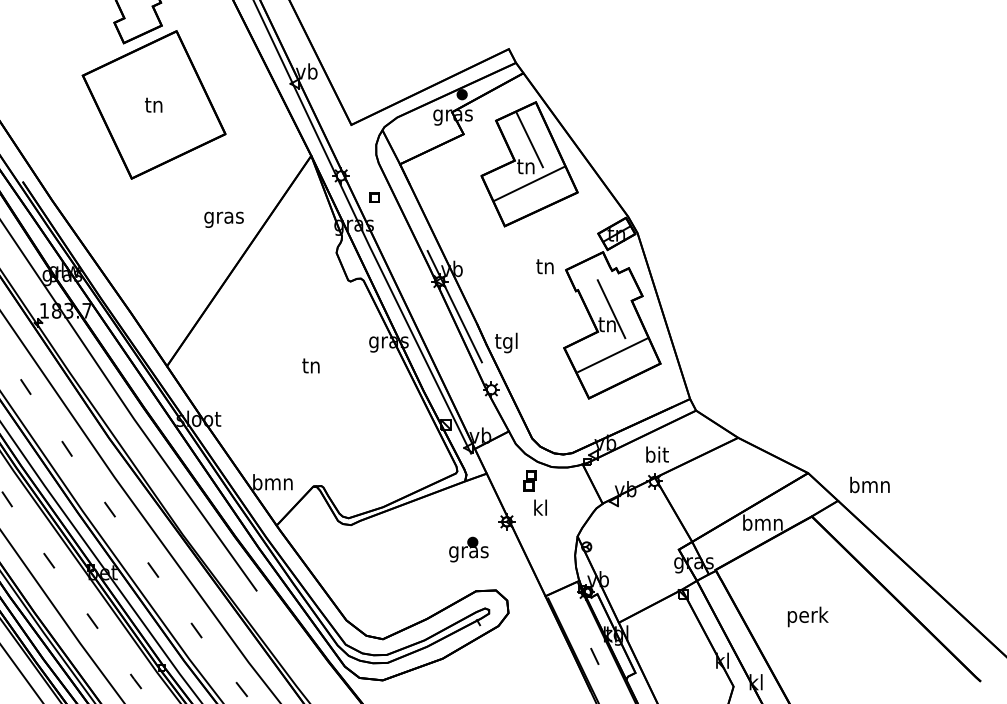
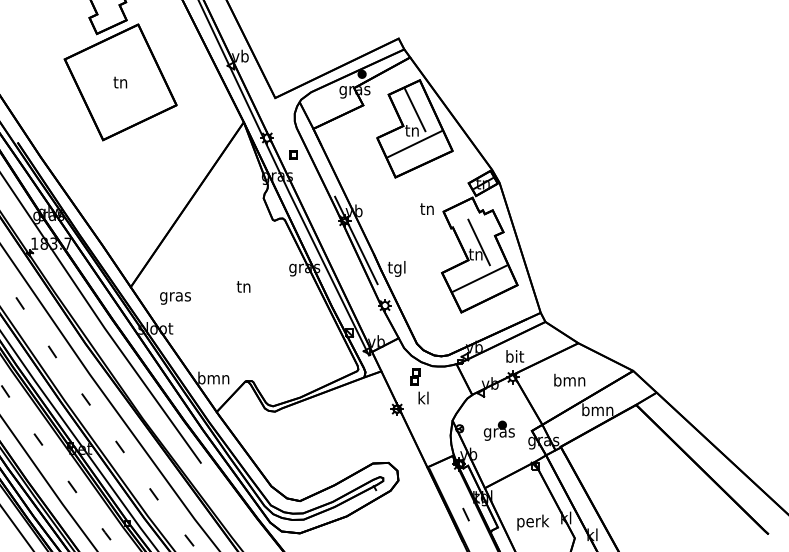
text: (224, 219) -> (175, 298), moved
text: (869, 484) -> (569, 379), moved
part: (467, 549) -> (498, 430), moved
text: (807, 616) -> (532, 522), moved

